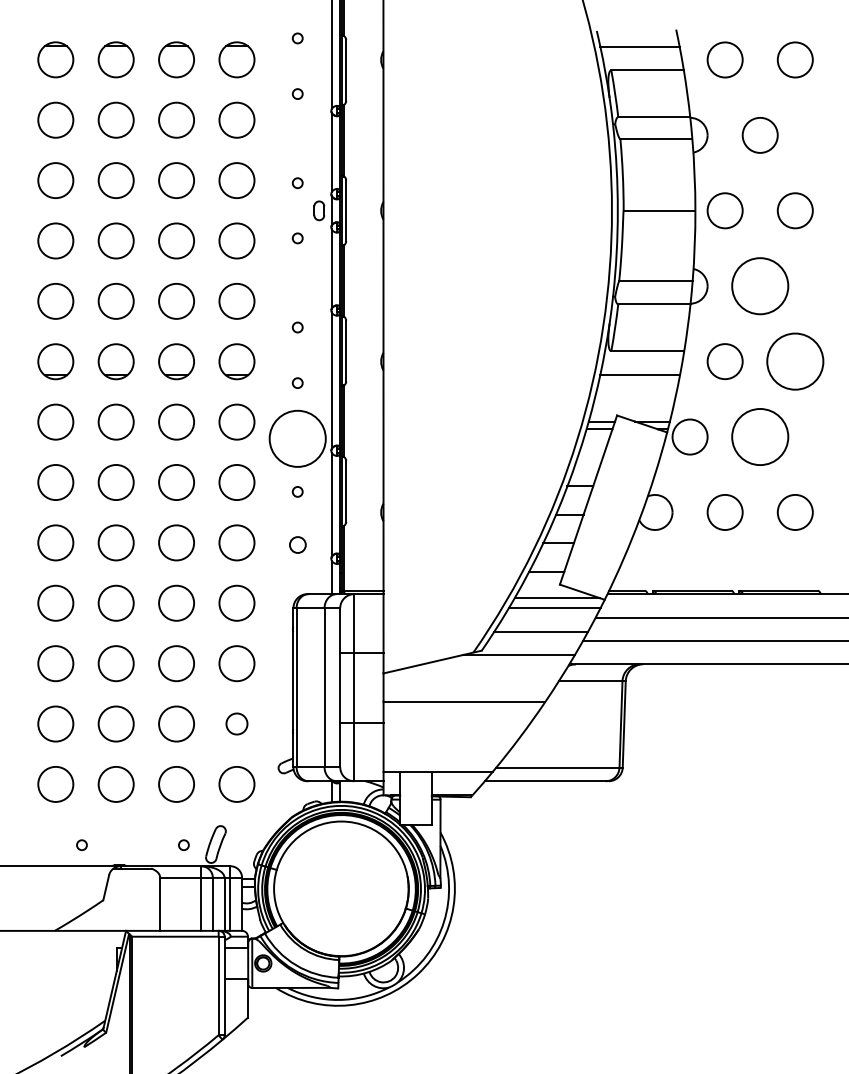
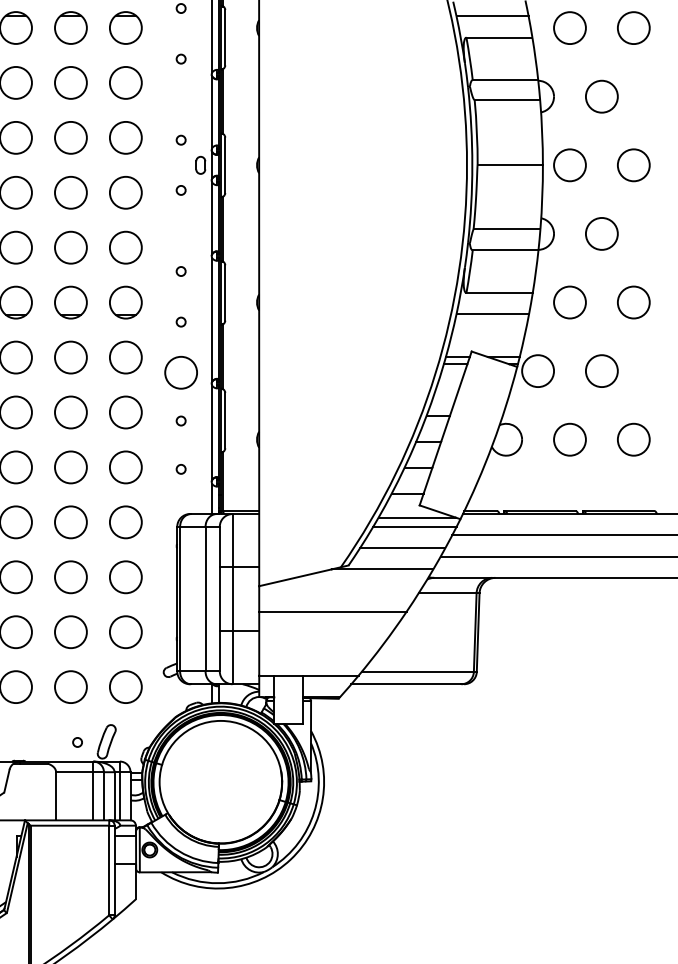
circle: (759, 285) -> (601, 233), size x0.62
circle: (794, 361) -> (633, 302), size x0.62
circle: (759, 436) -> (601, 370), size x0.62
circle: (297, 438) -> (180, 372), size x0.62
circle: (297, 544) -> (180, 468), size x0.62
circle: (236, 723) -> (125, 631), size x1.67

